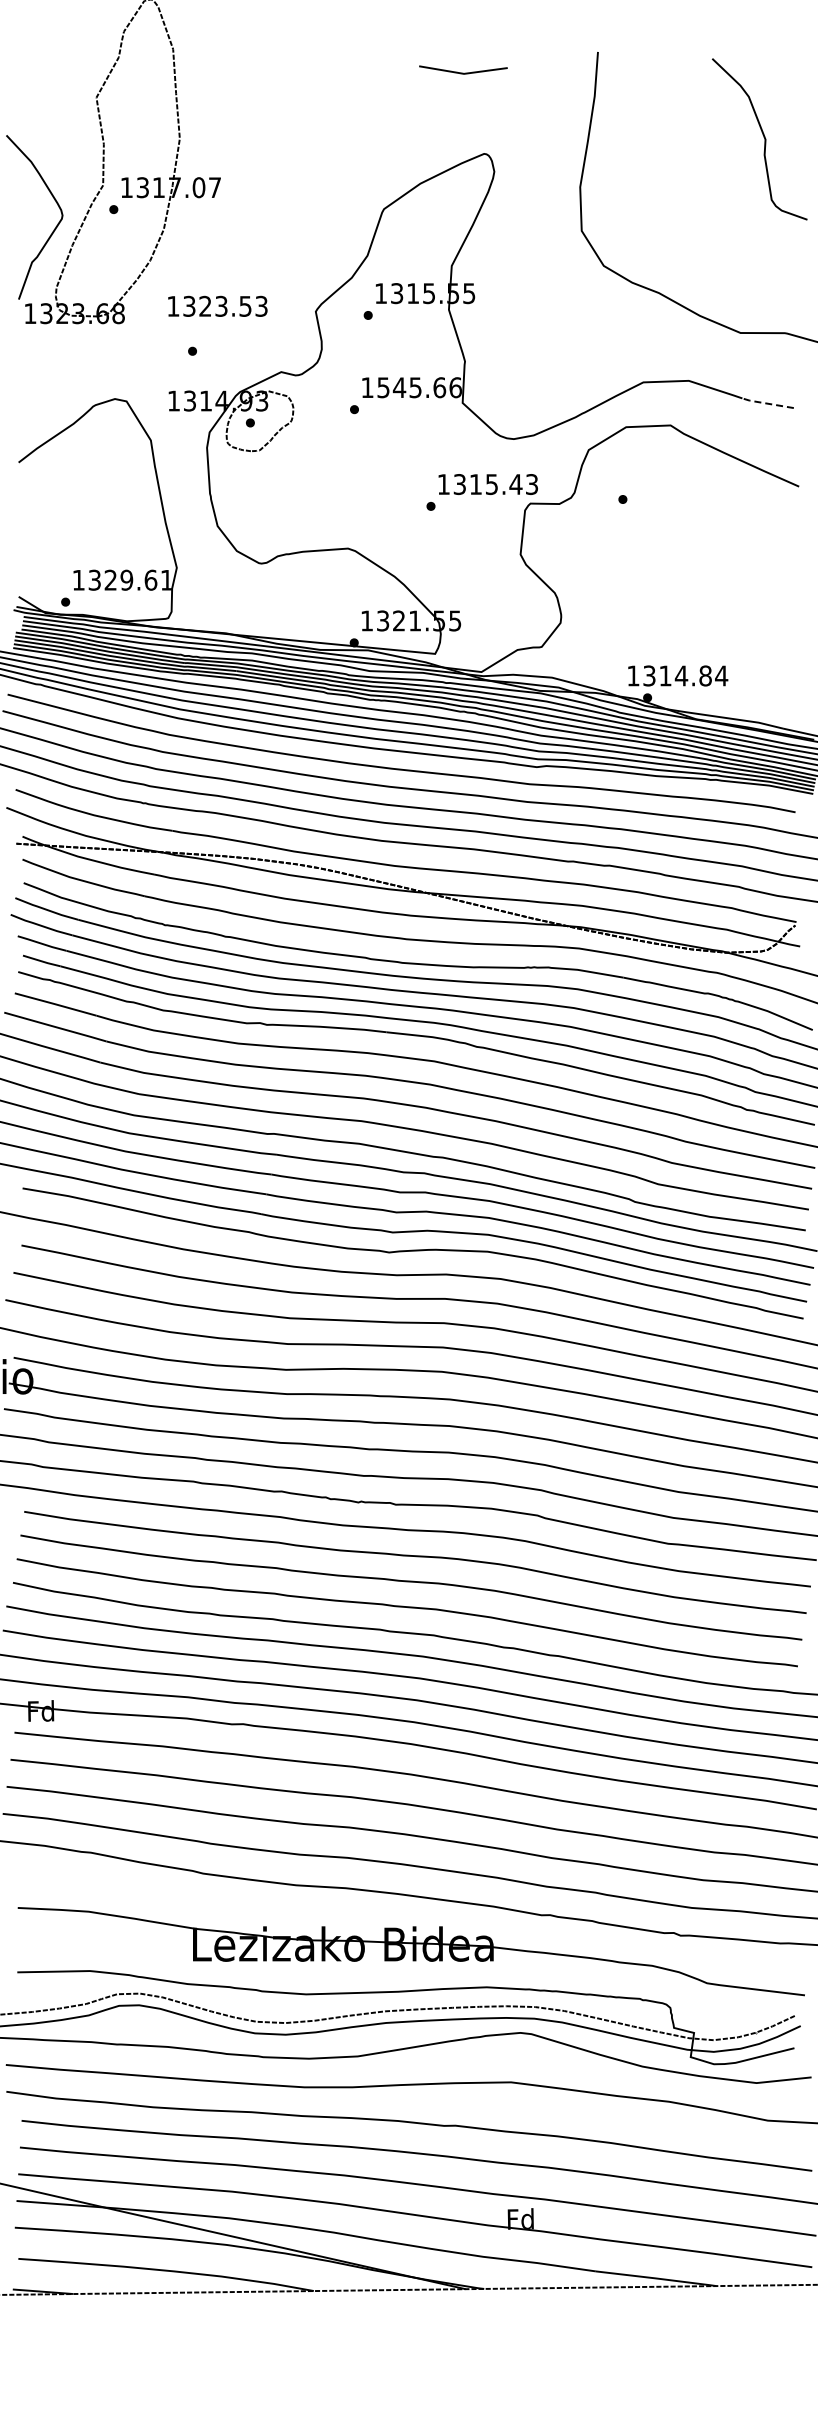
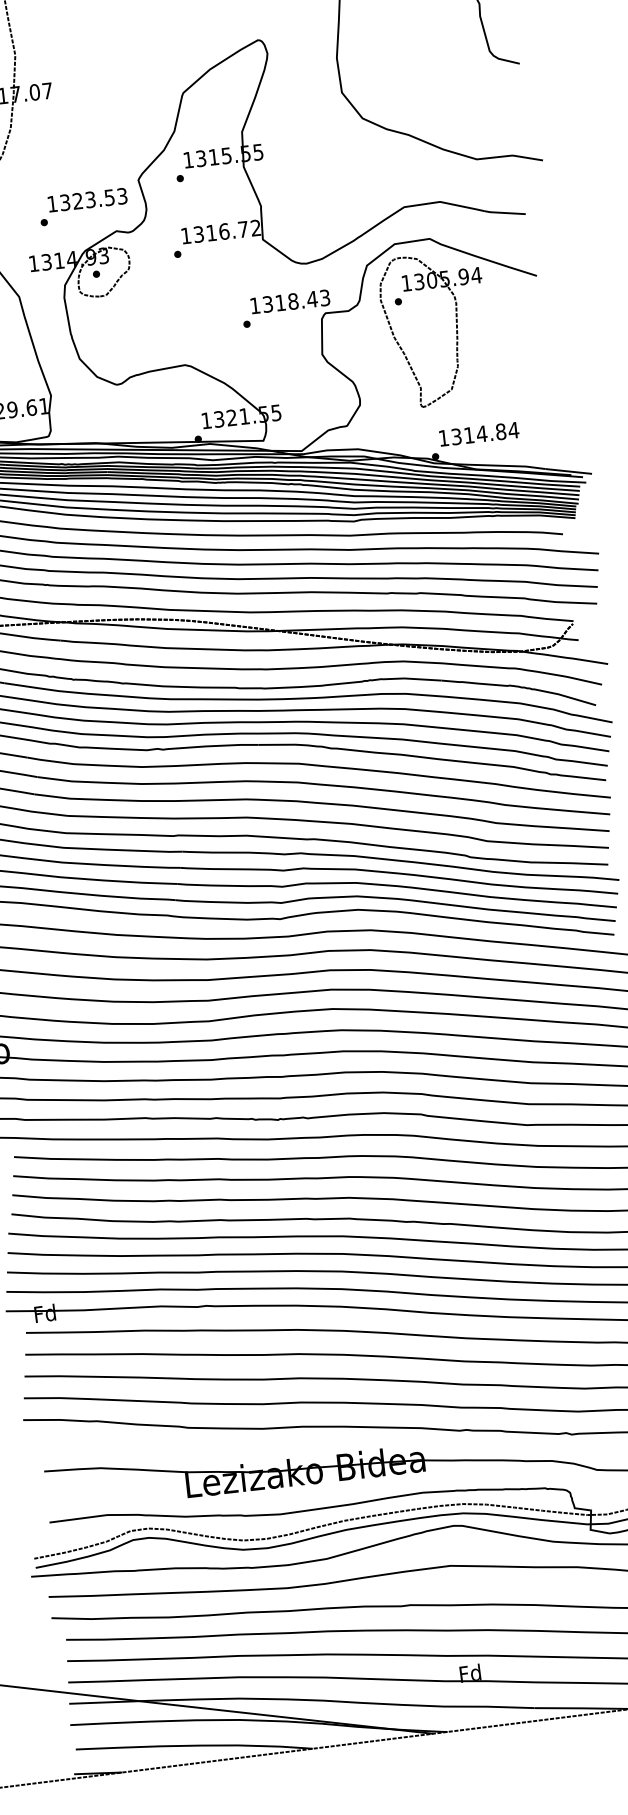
text: (217, 305) -> (87, 199), moved
text: (419, 387) -> (227, 231), 1545.66 -> 1316.72
line: (767, 403) -> (504, 212), dashed -> solid
text: (491, 484) -> (292, 301), 1315.43 -> 1318.43
part: (690, 546) -> (456, 333), added
text: (678, 675) -> (479, 433), moved

